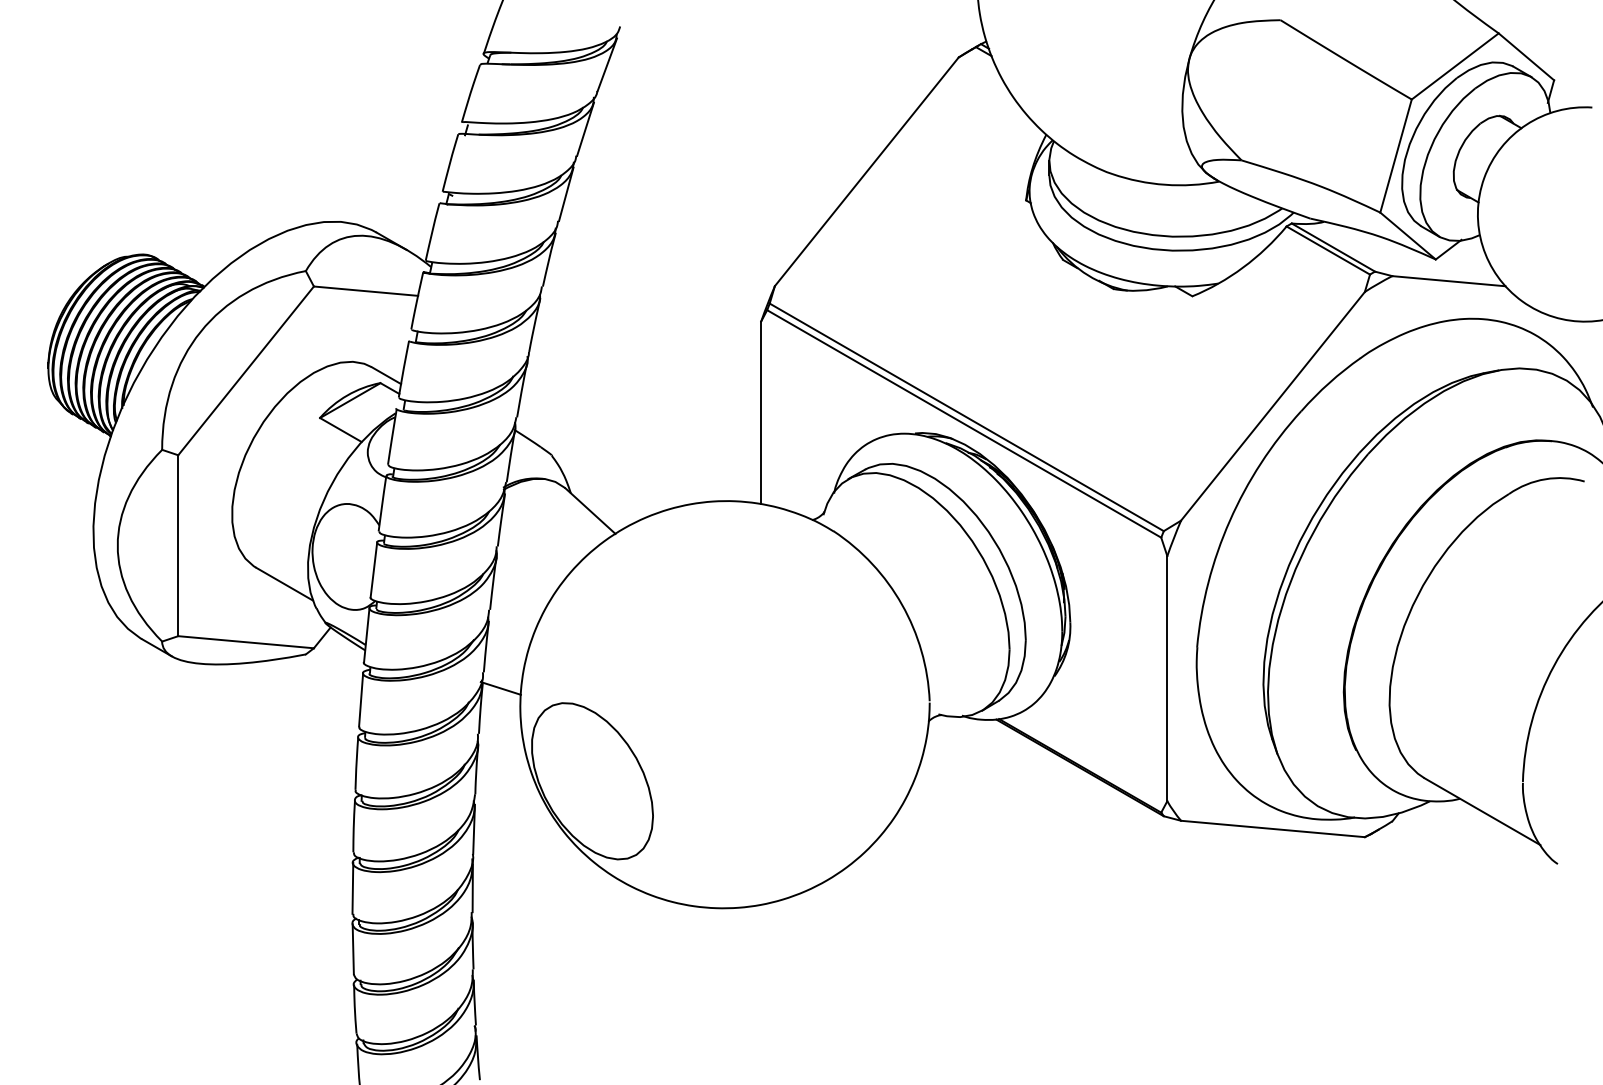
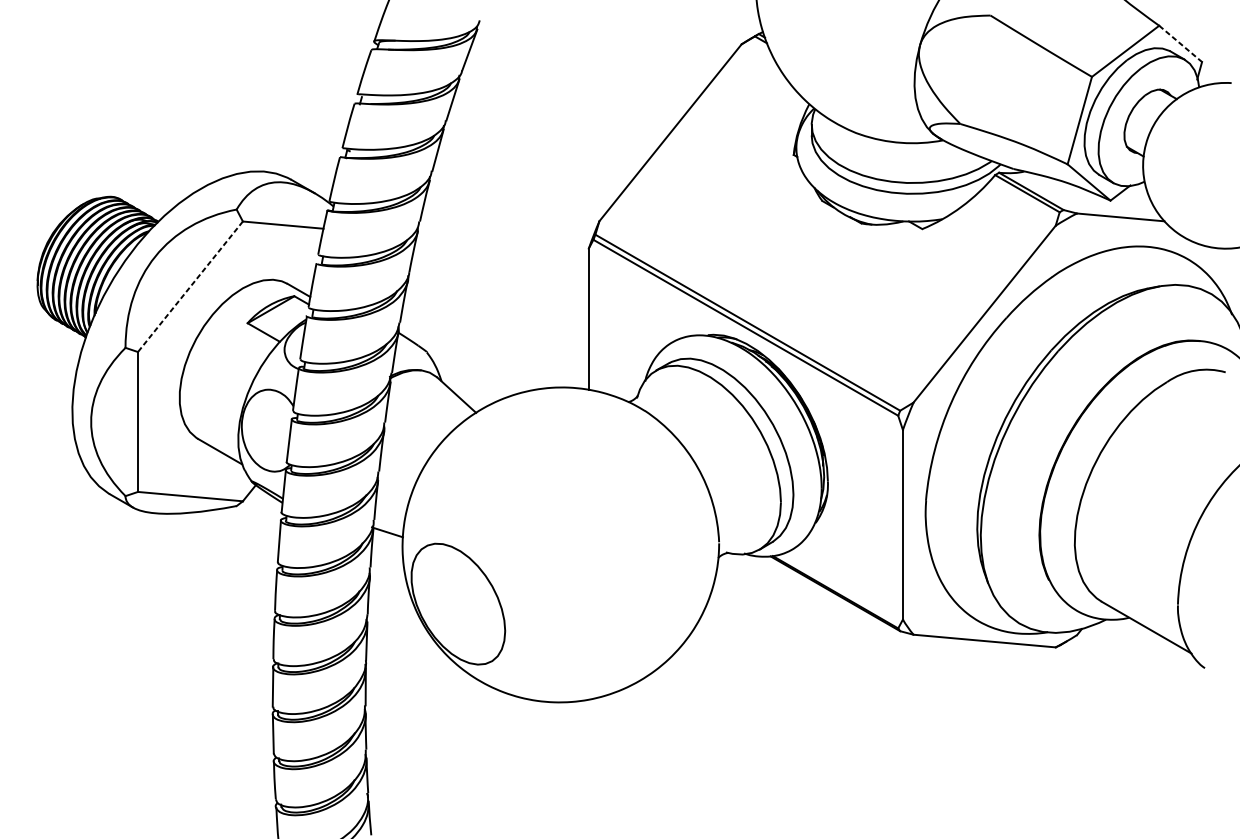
line: (1526, 57) -> (1180, 44), solid -> dashed
line: (245, 371) -> (189, 287), solid -> dashed

